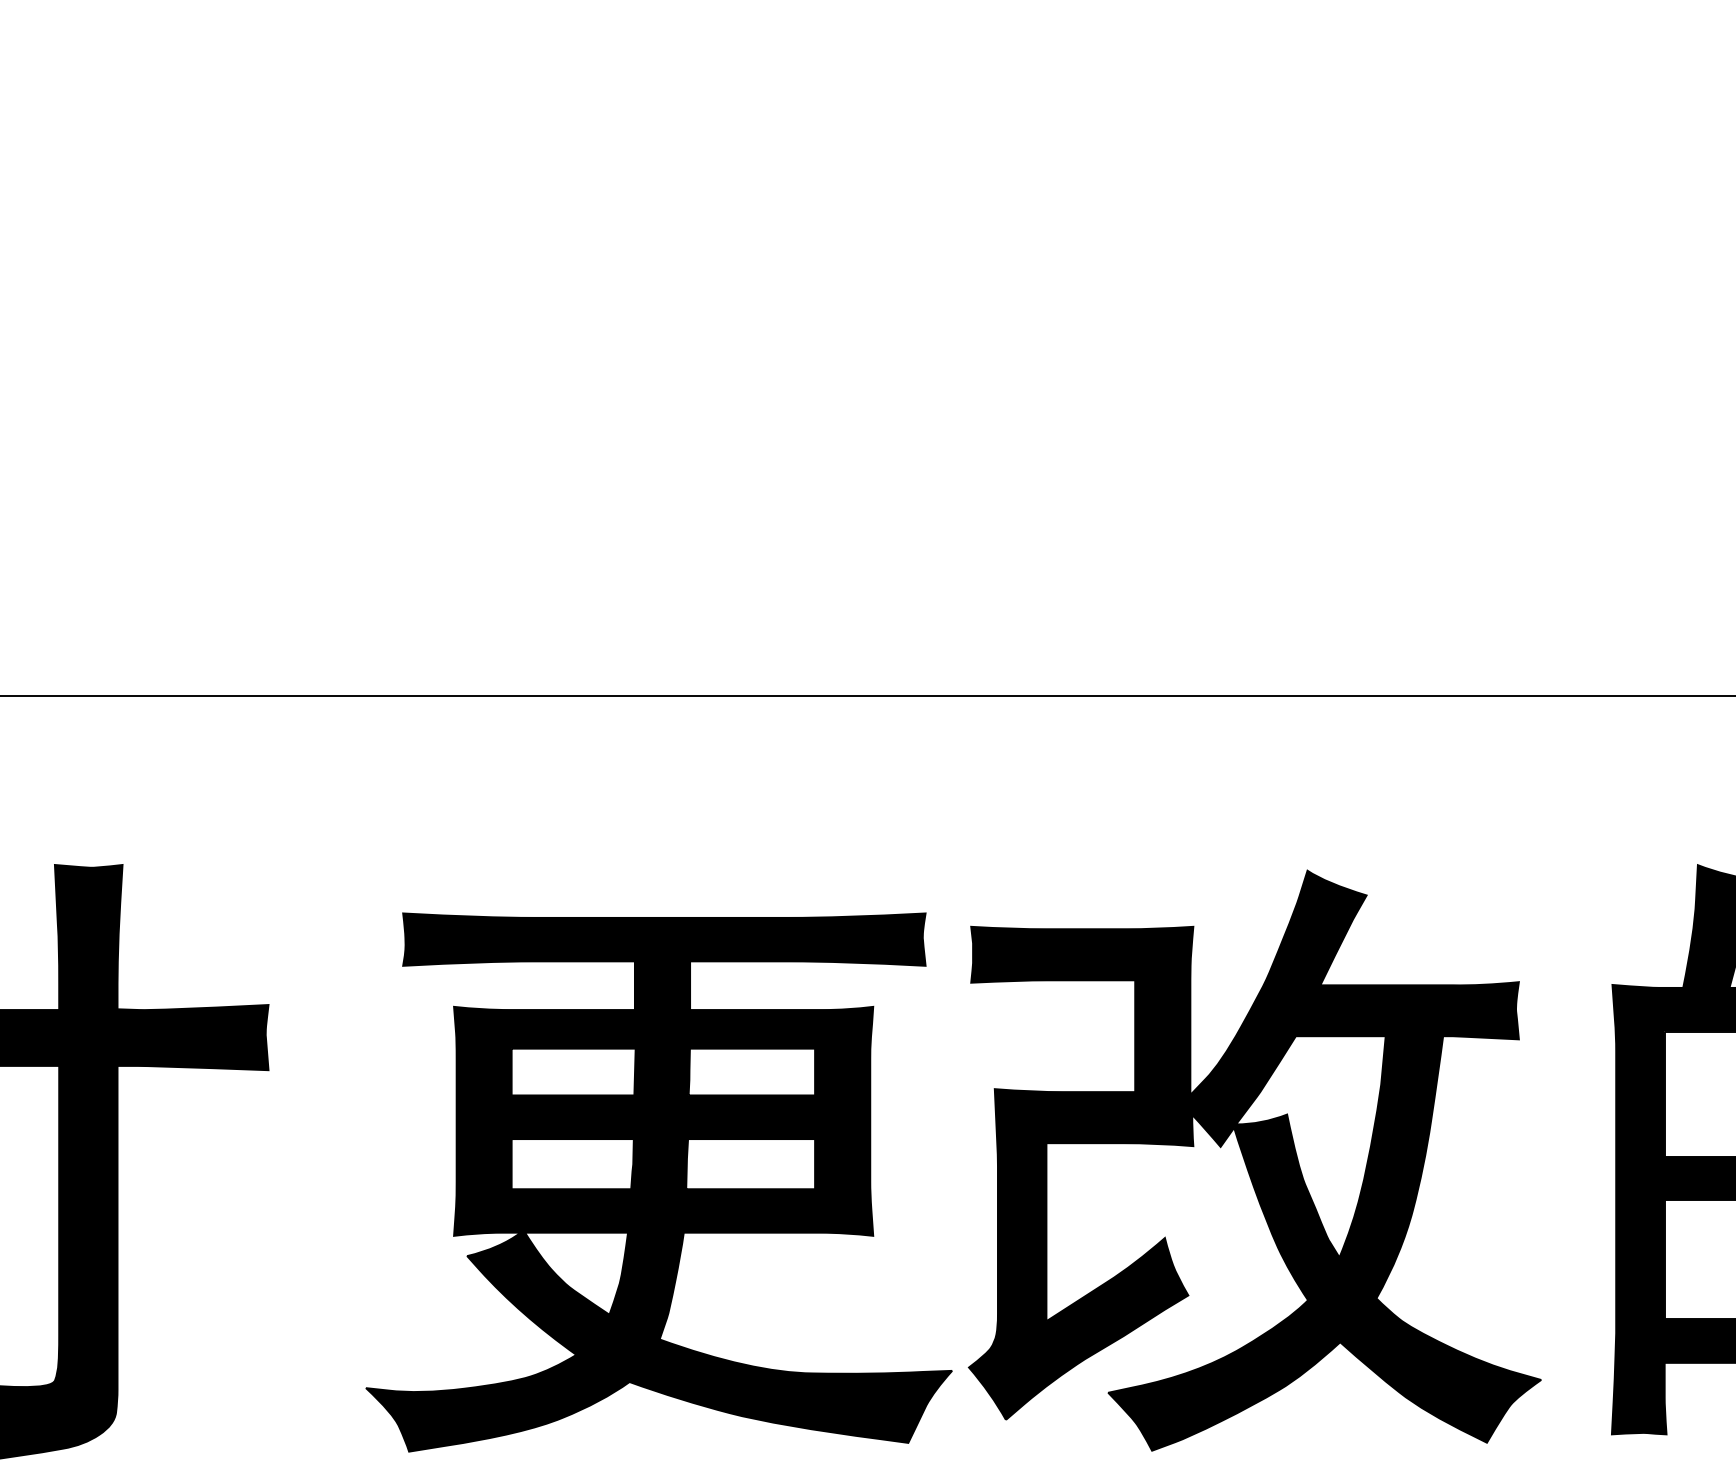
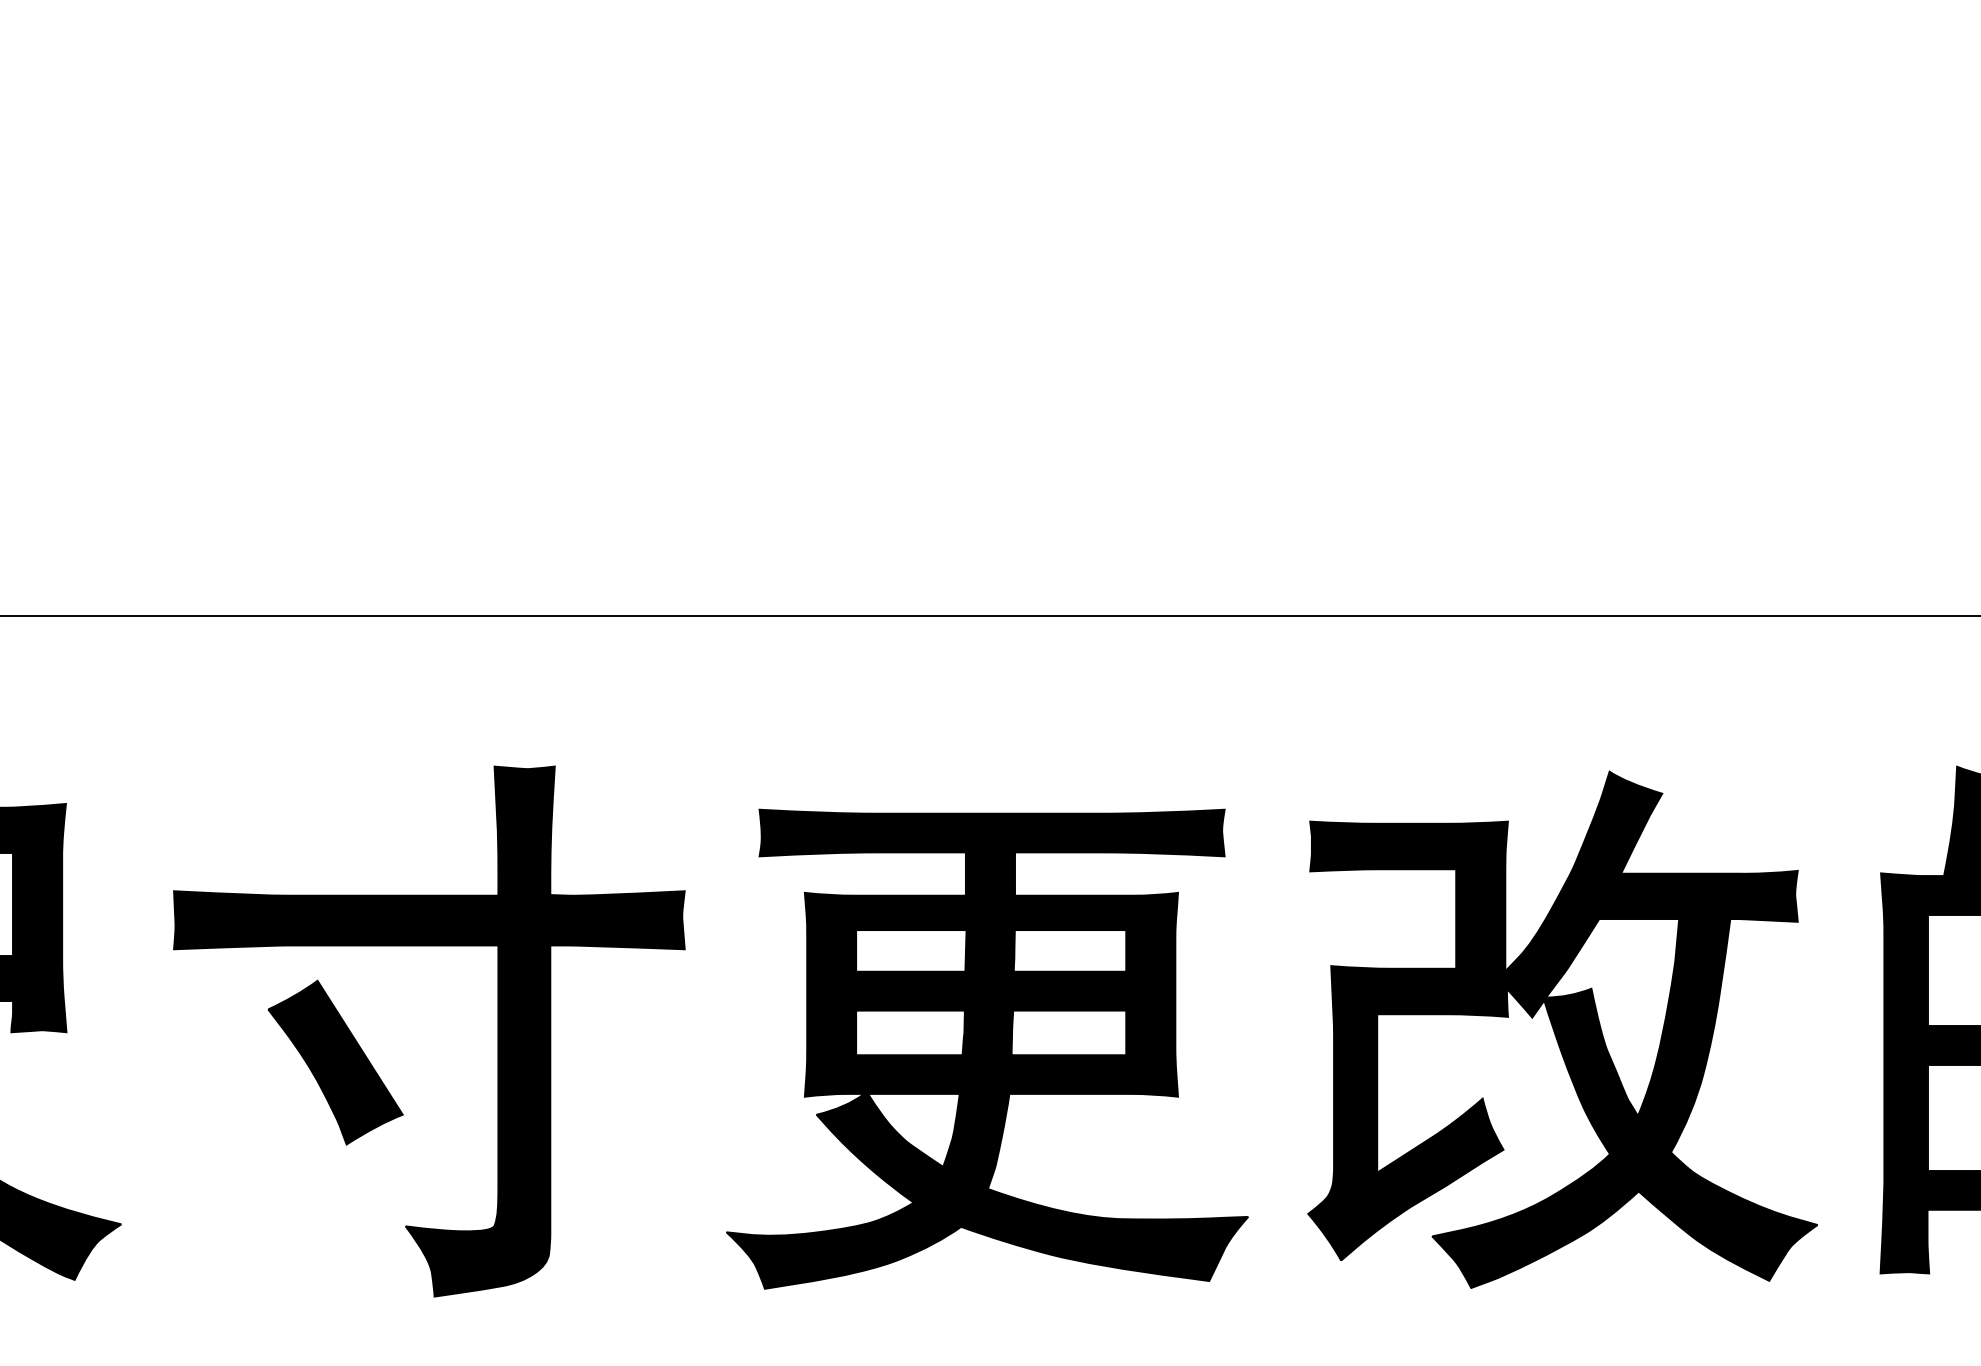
part: (659, 1181) -> (987, 1048), moved

